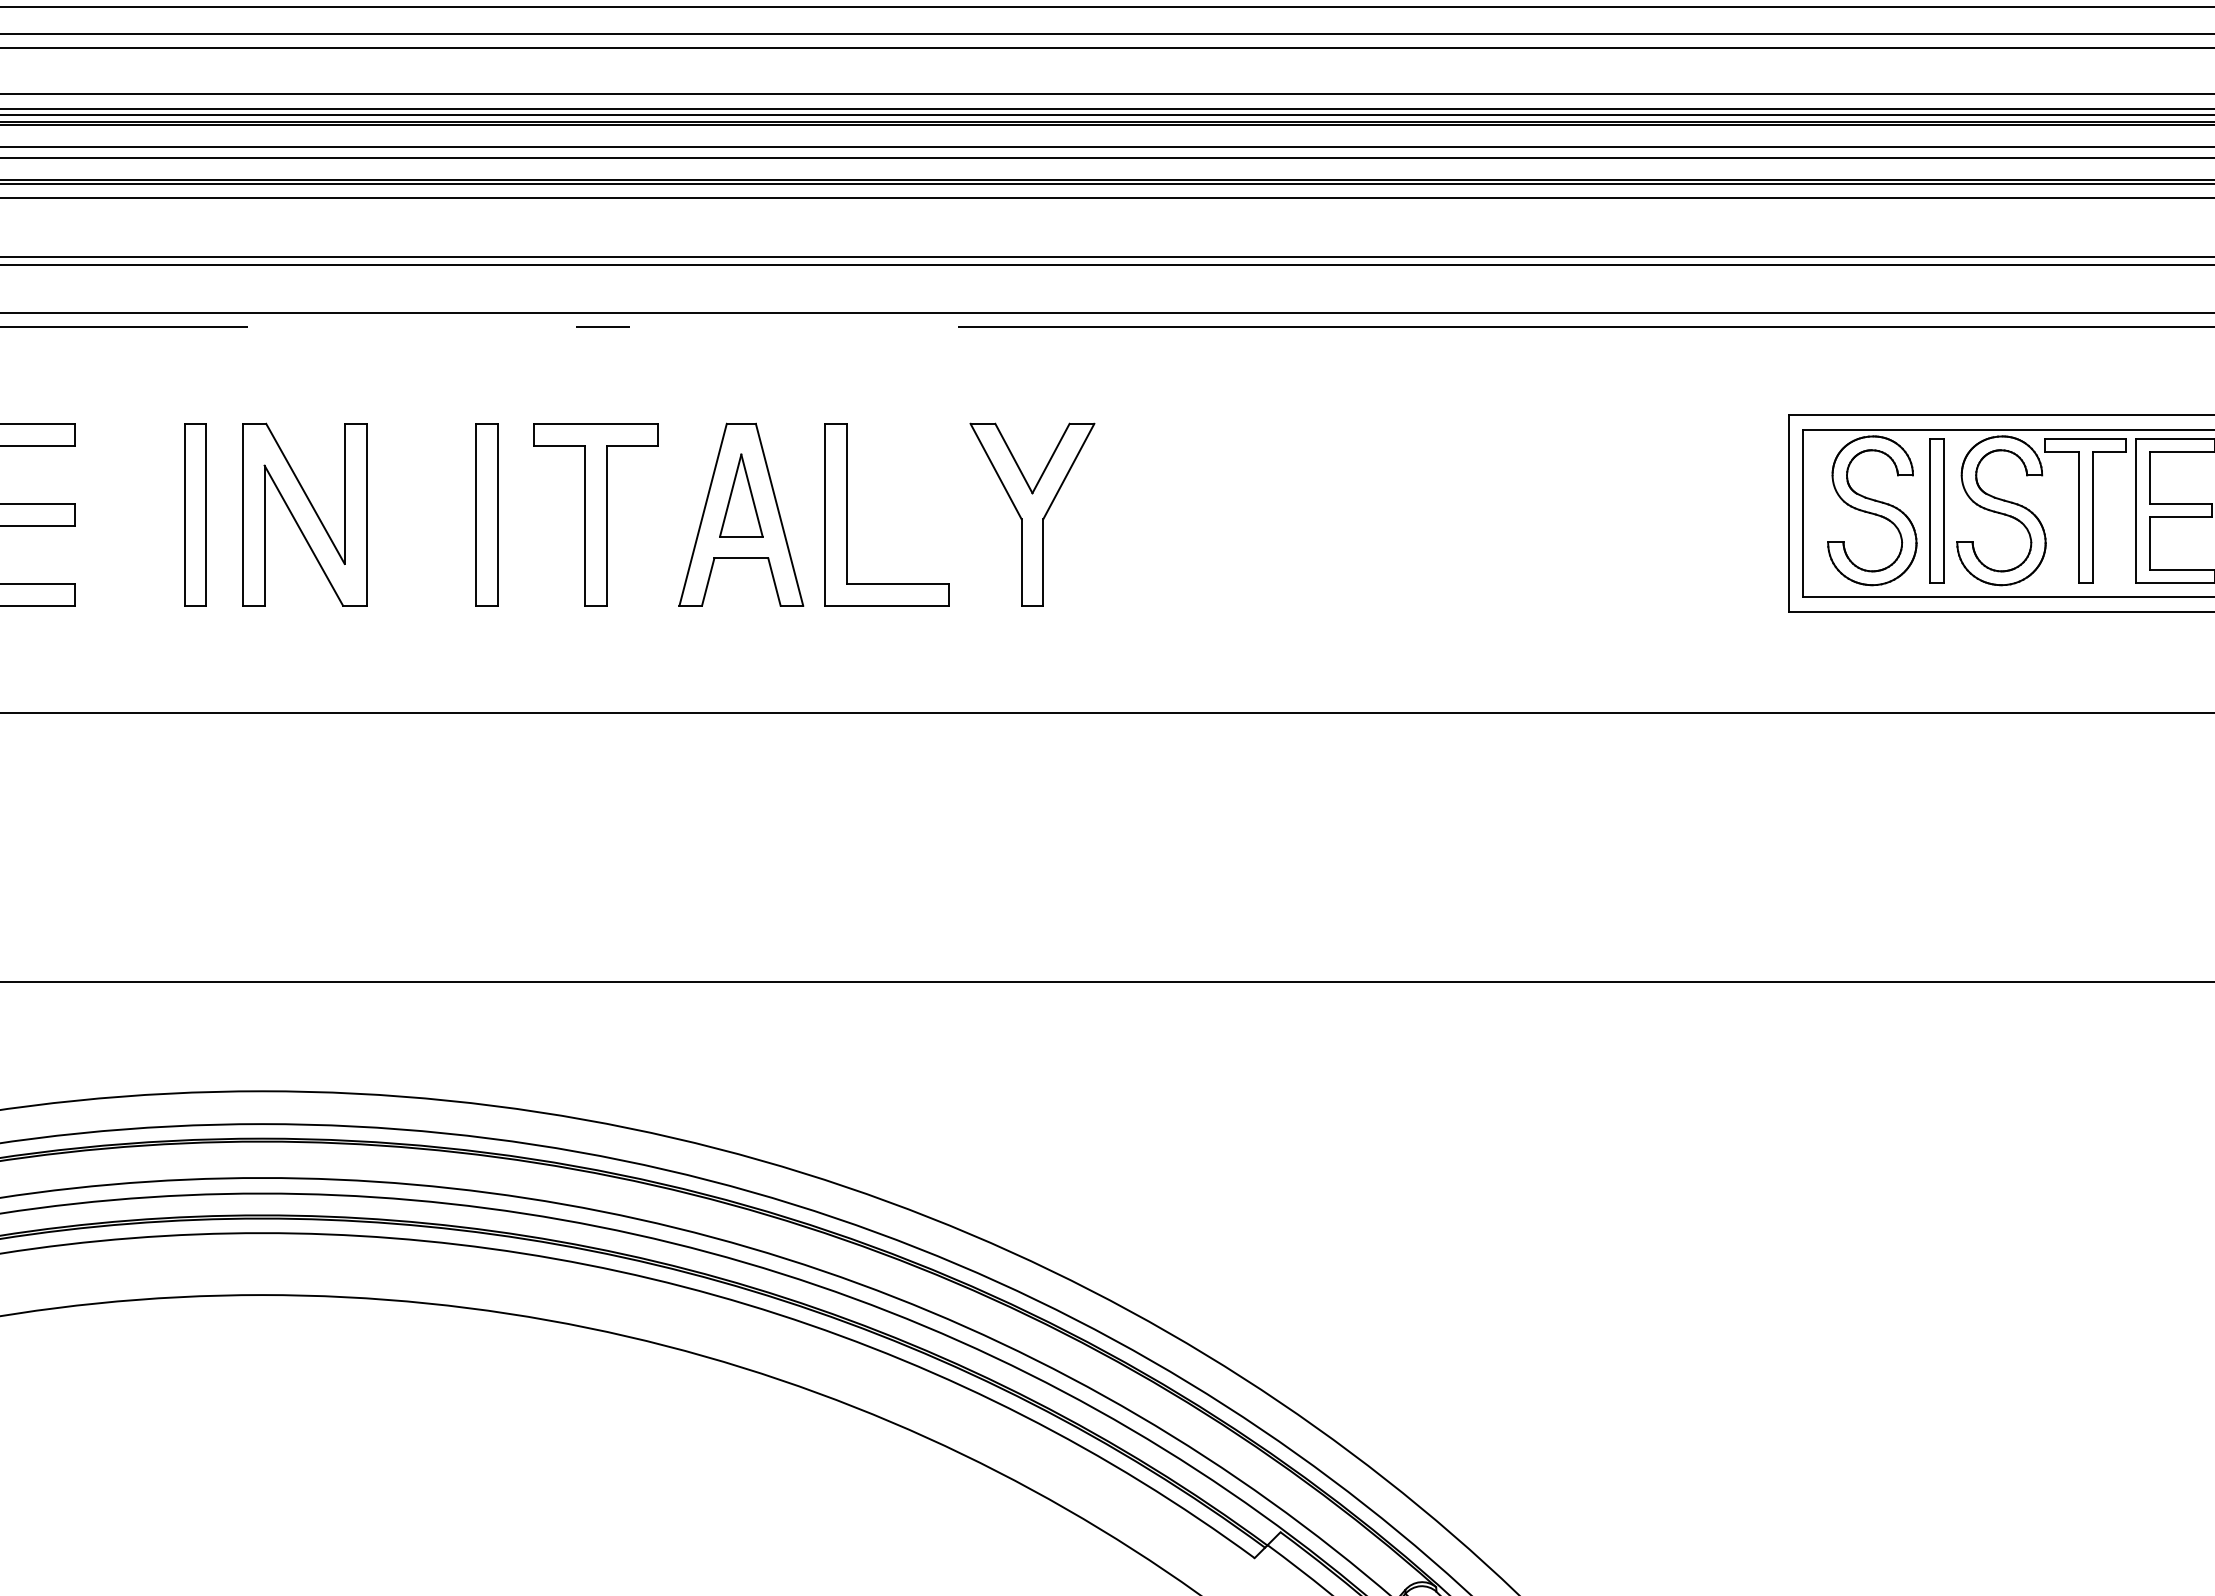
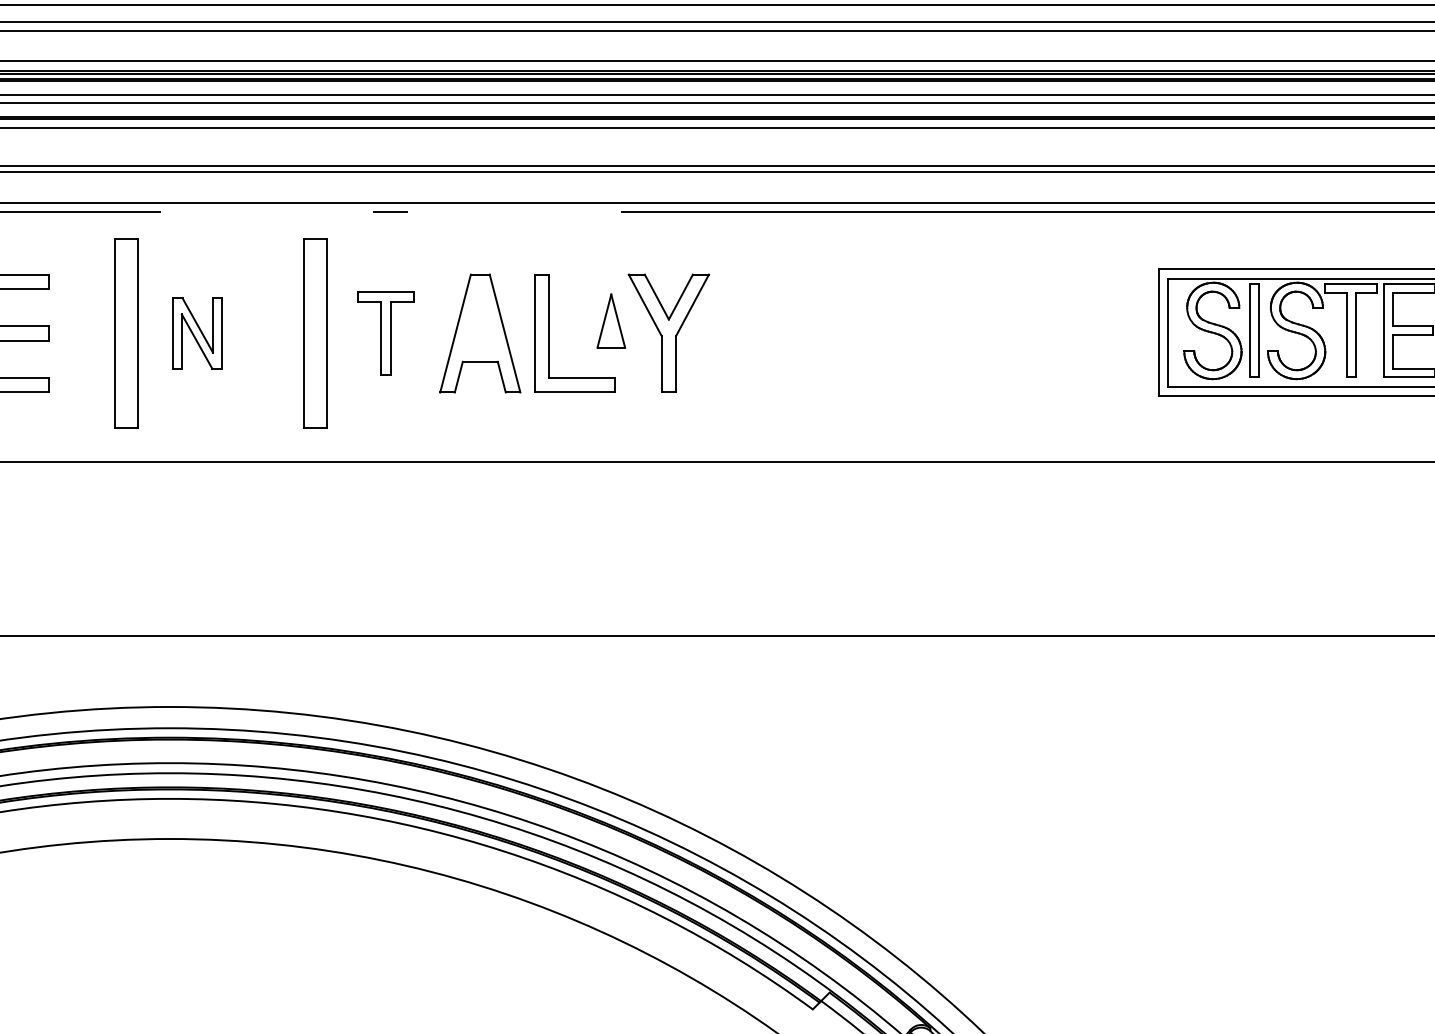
part: (740, 494) -> (610, 320), moved
part: (195, 514) -> (126, 333), size x1.6
part: (304, 514) -> (197, 333), size x0.6
part: (485, 514) -> (314, 333), size x1.6
part: (594, 514) -> (385, 333), size x0.7

